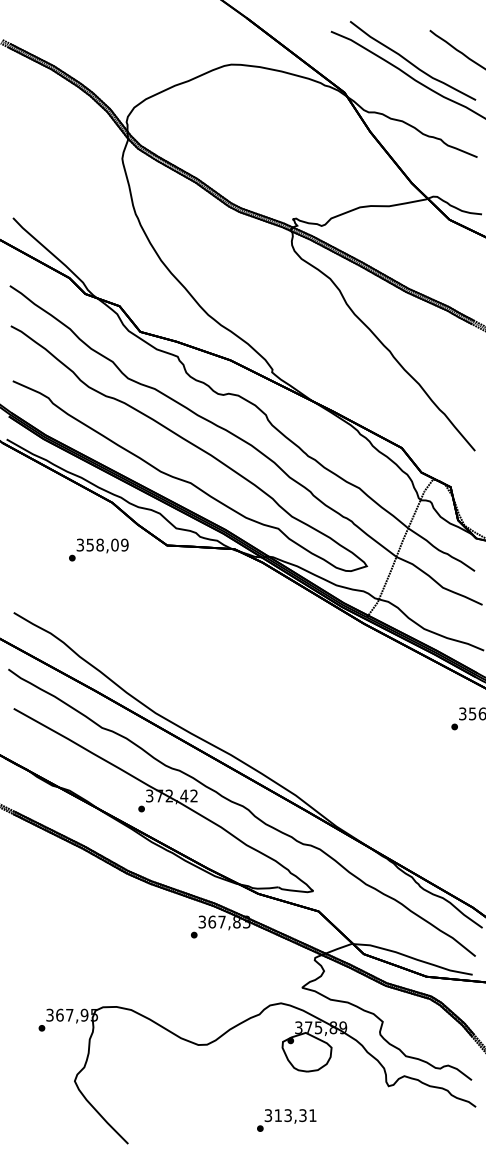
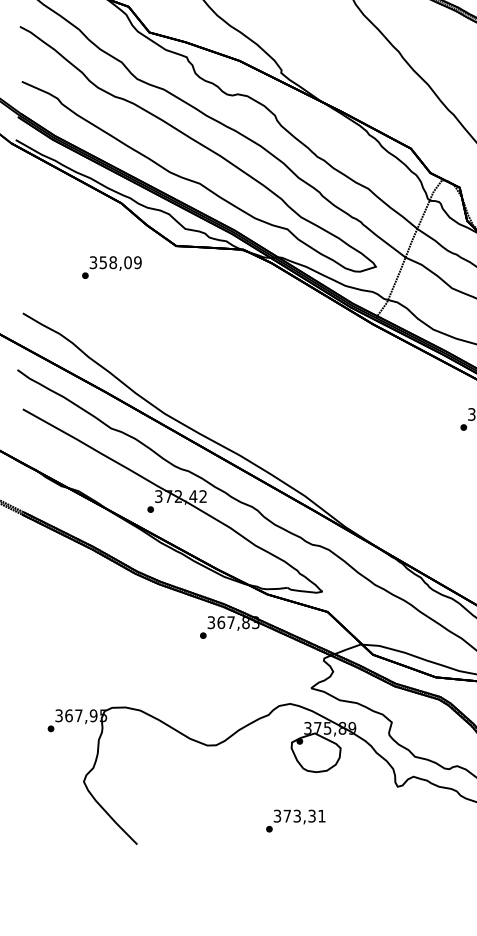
text: (98, 549) -> (111, 267), moved
text: (277, 1115) -> (286, 816), 313,31 -> 373,31

